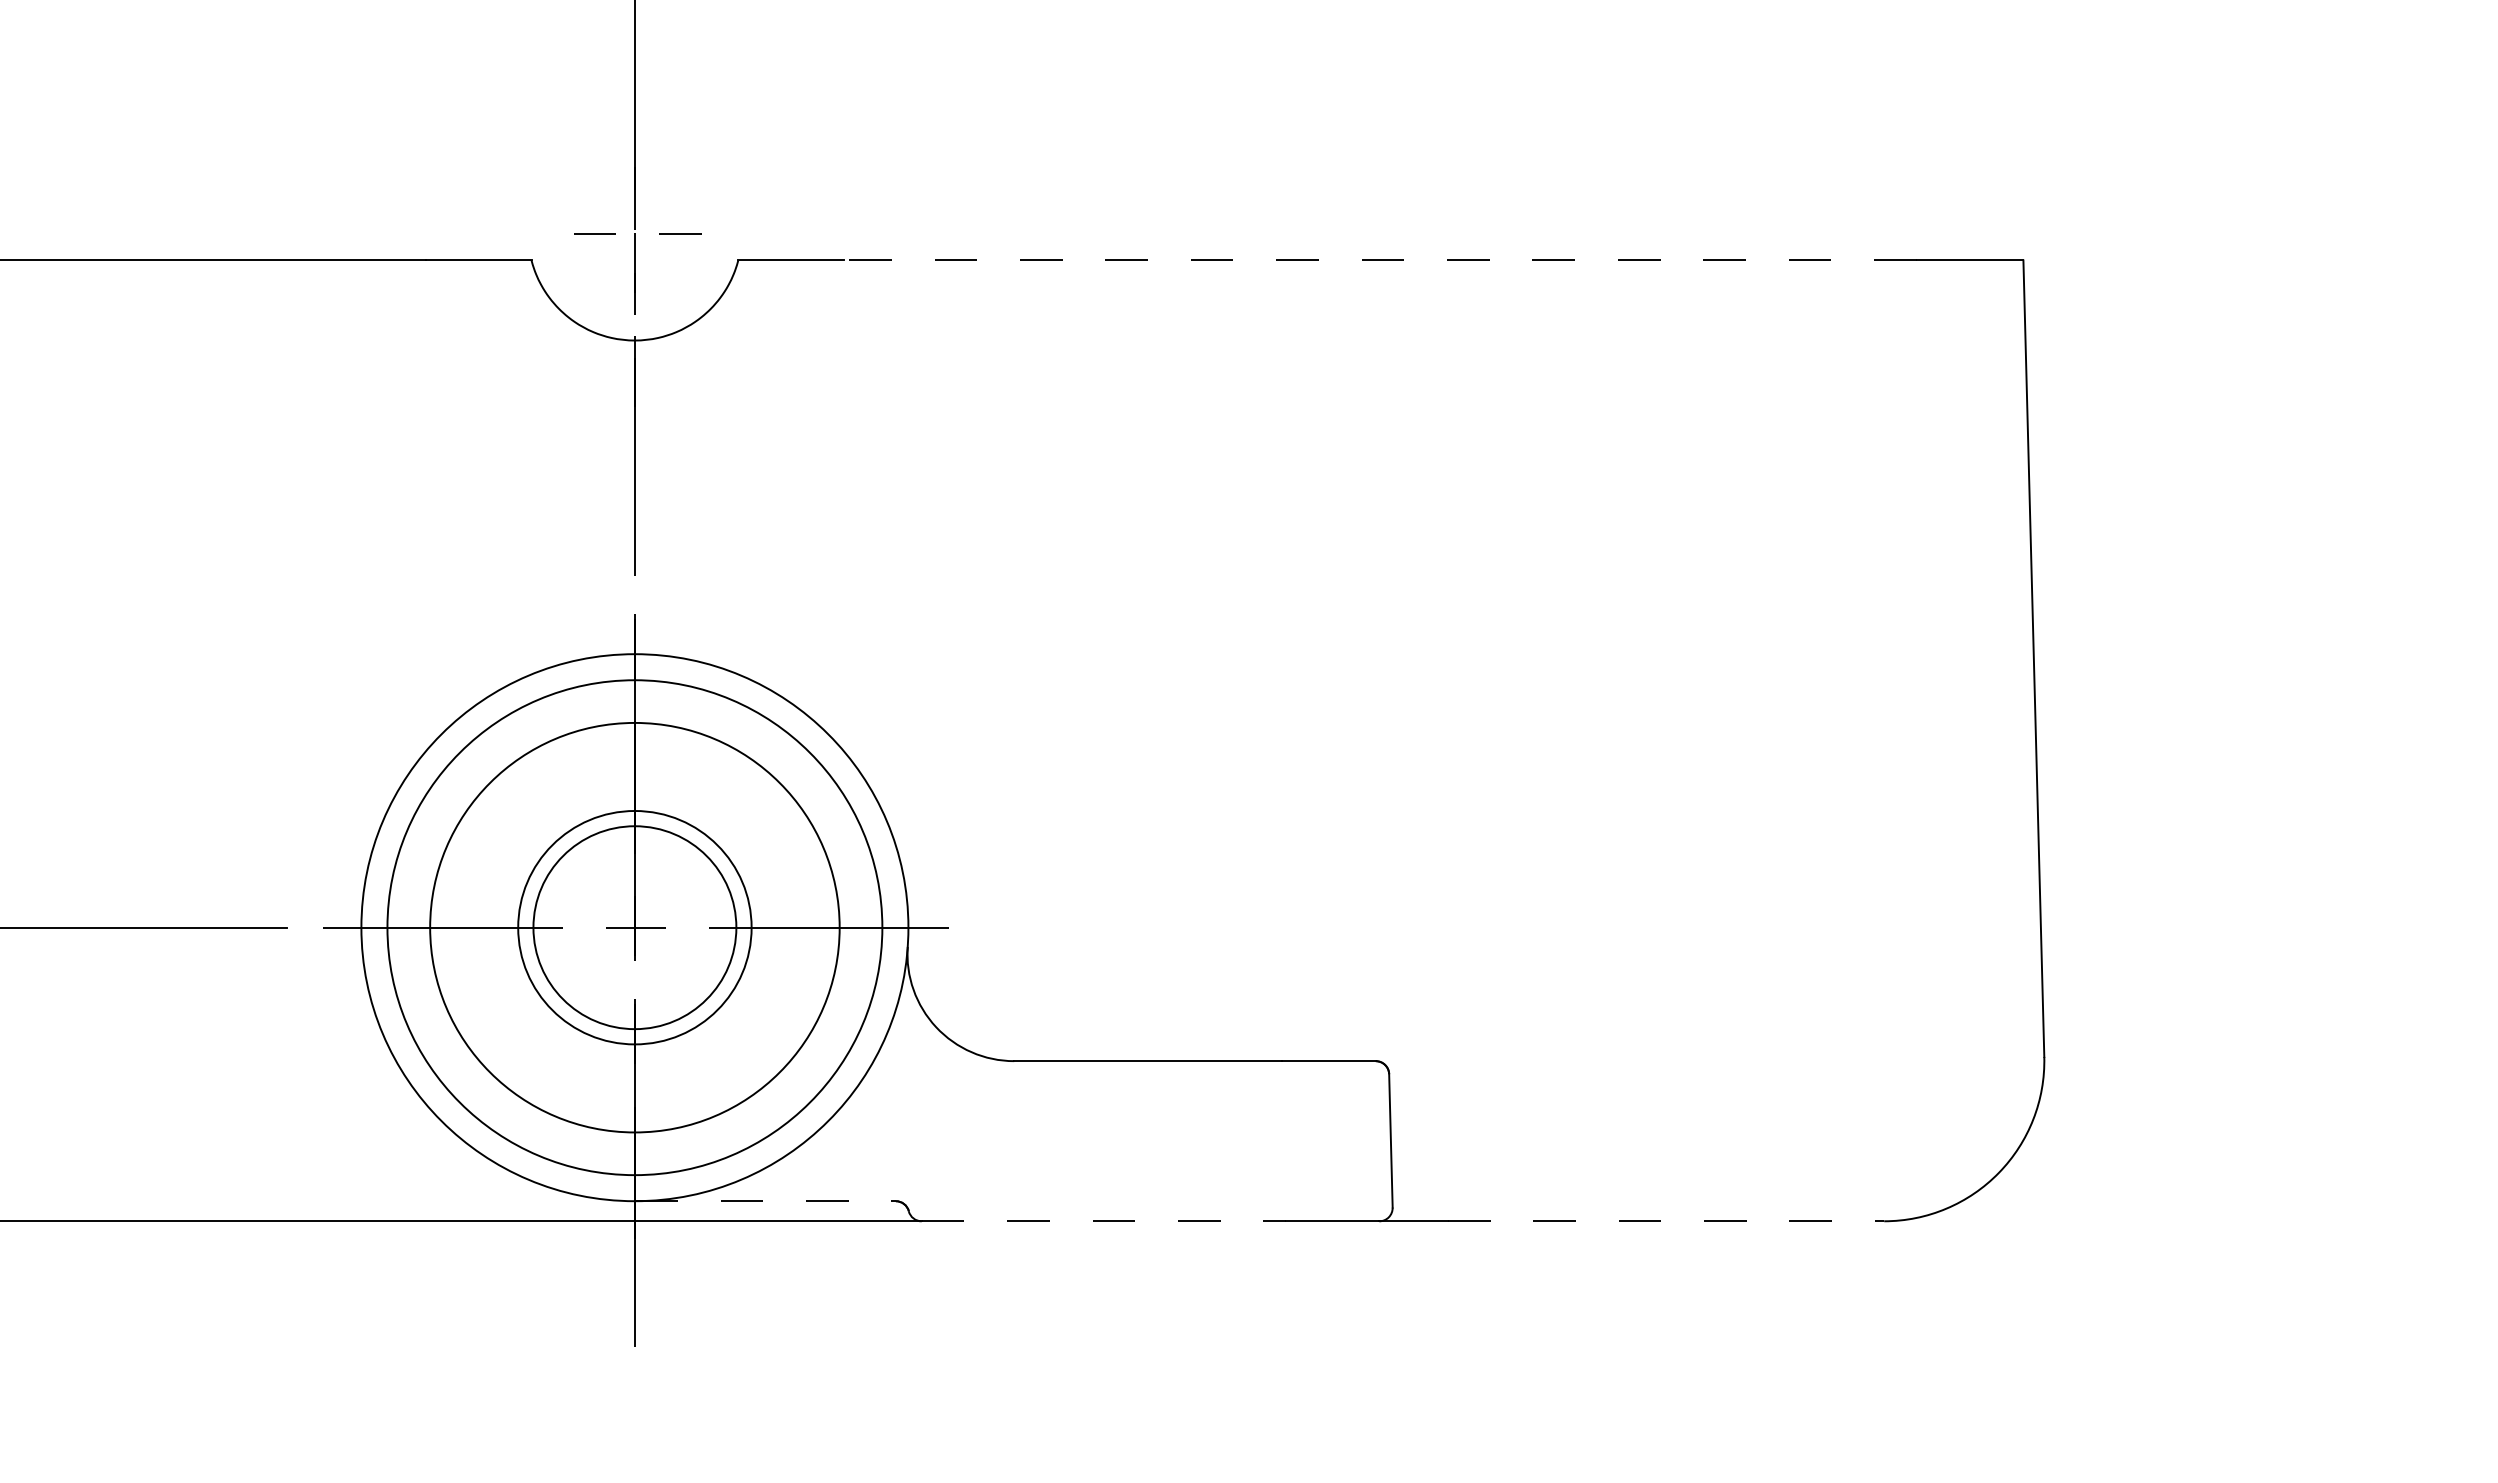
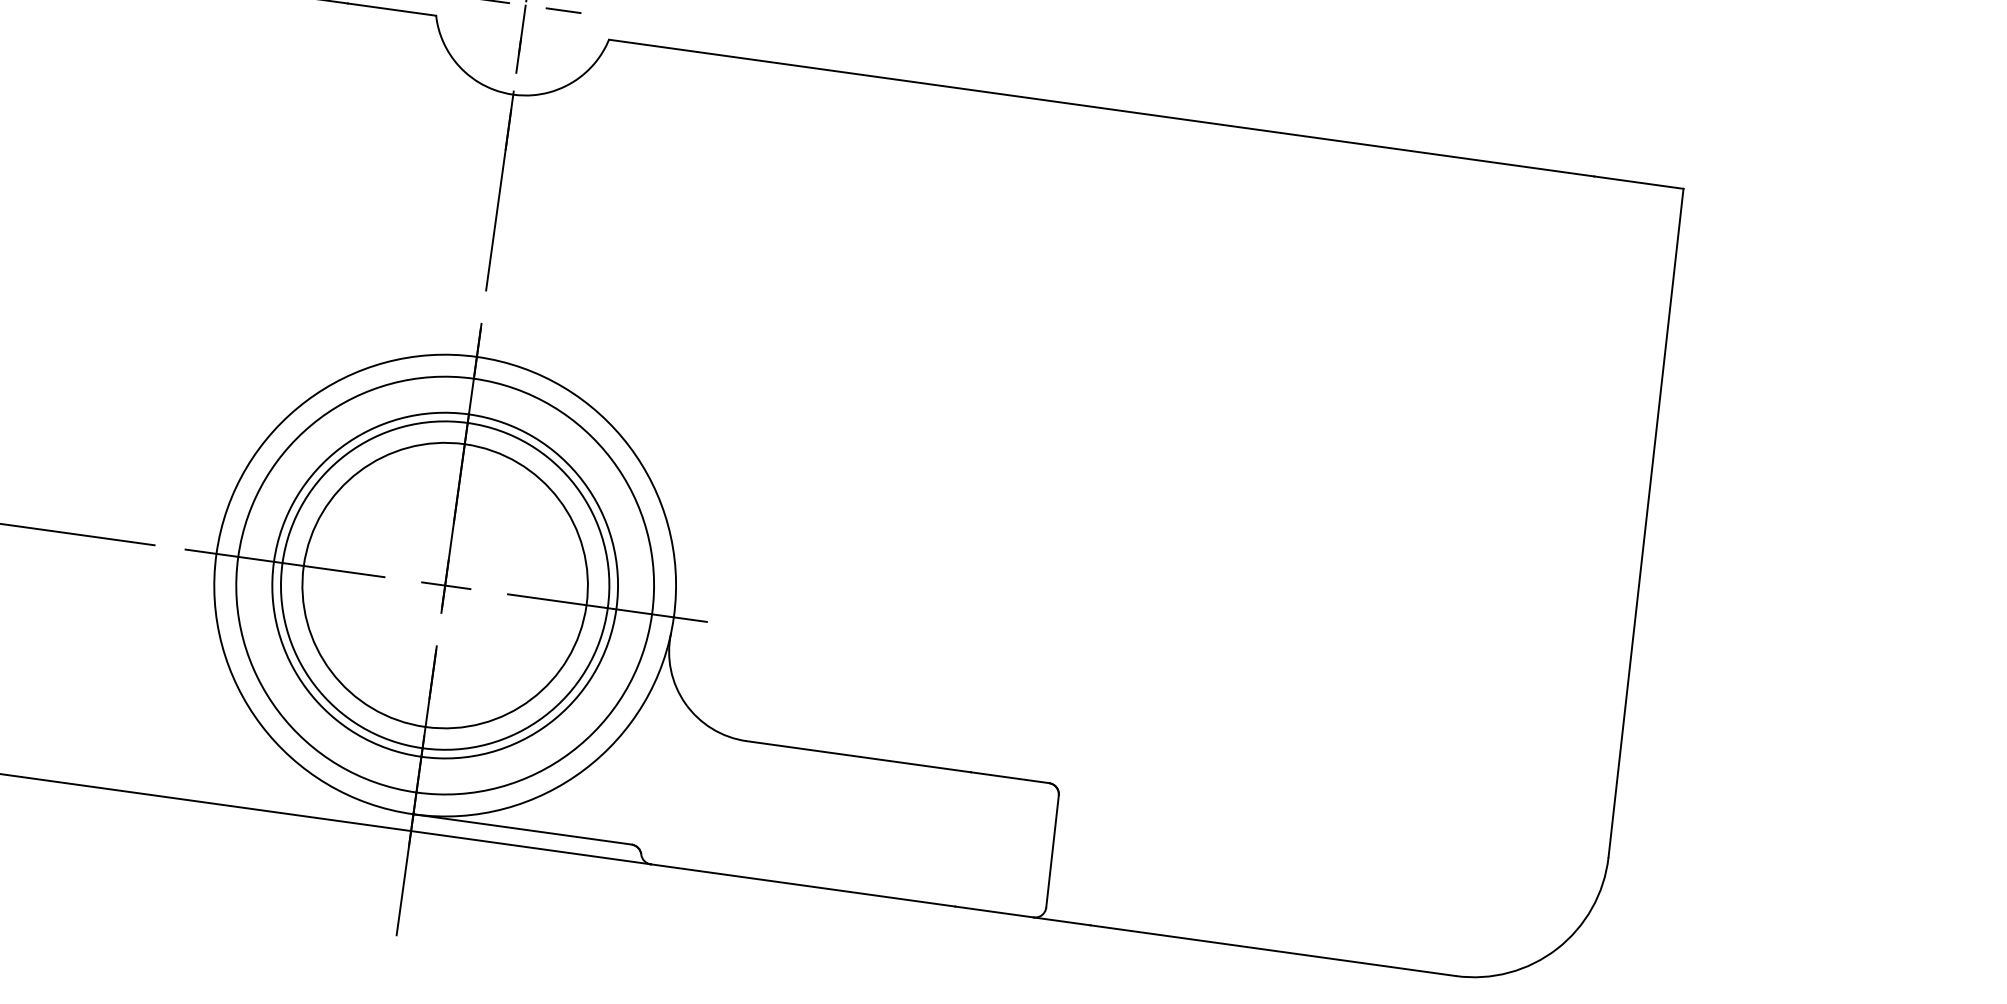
line: (1379, 260) -> (1145, 114), dashed -> solid
circle: (634, 927) -> (444, 585), size x1.67
circle: (634, 927) -> (444, 585), size x1.67
line: (766, 1201) -> (523, 829), dashed -> solid
line: (1104, 1221) -> (803, 885), dashed -> solid
line: (1666, 1221) -> (1273, 950), dashed -> solid

